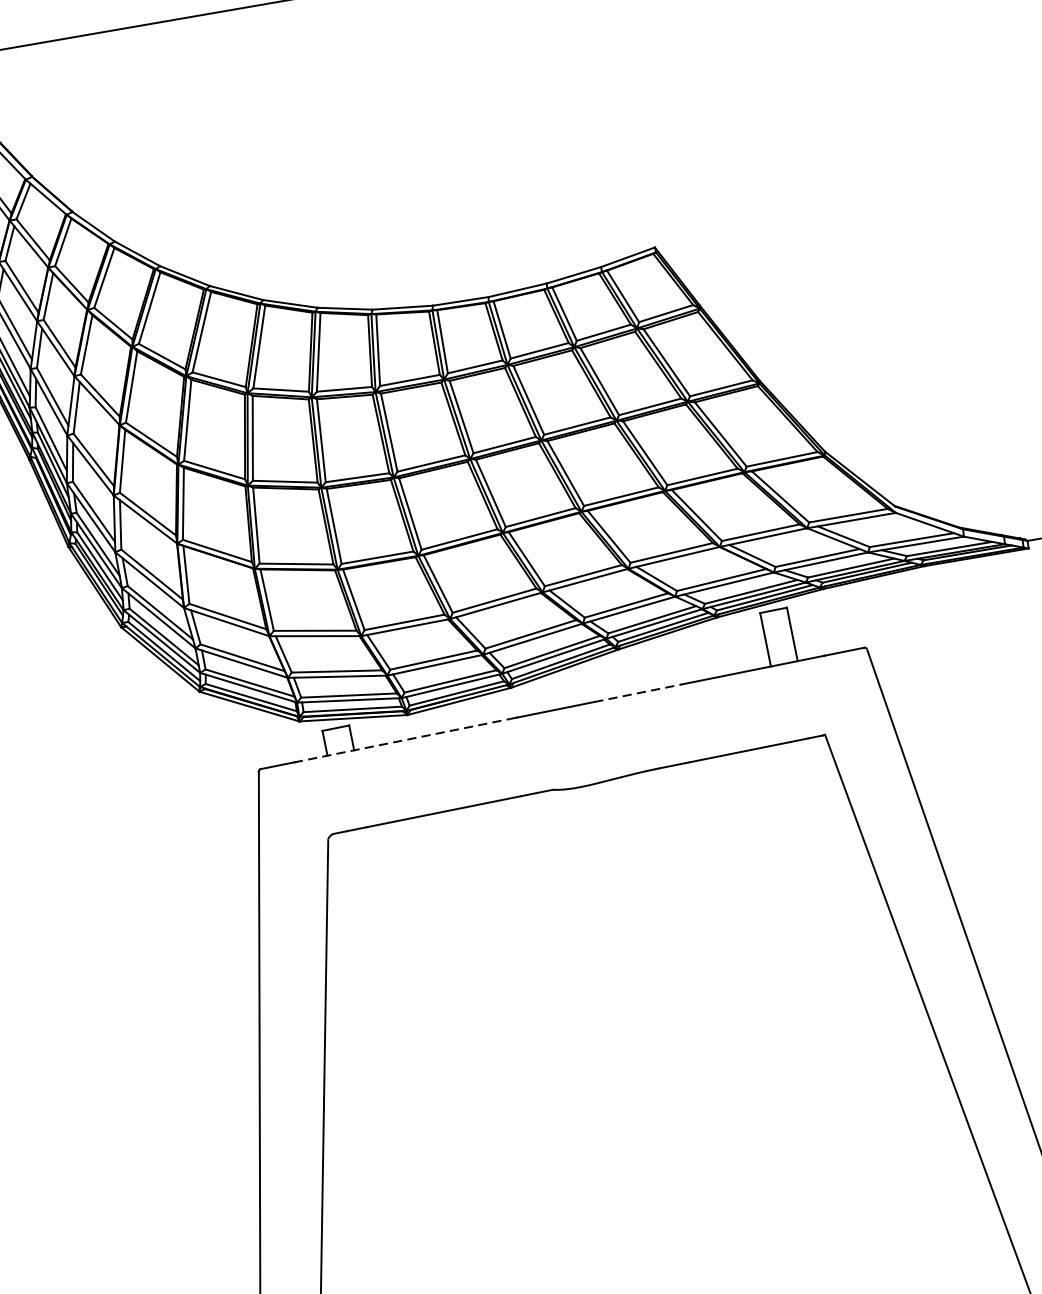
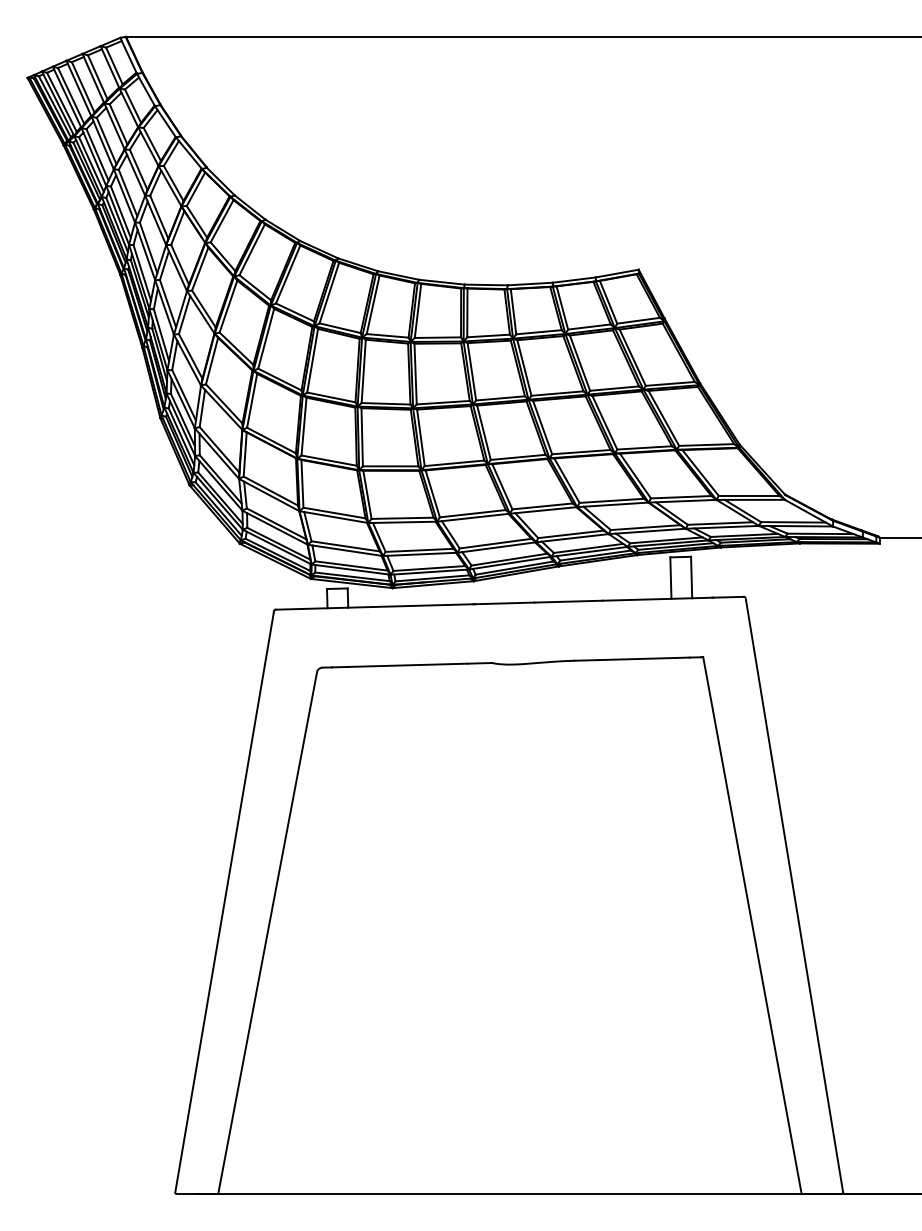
line: (639, 692) -> (569, 601), dashed -> solid
line: (406, 739) -> (388, 606), dashed -> solid

